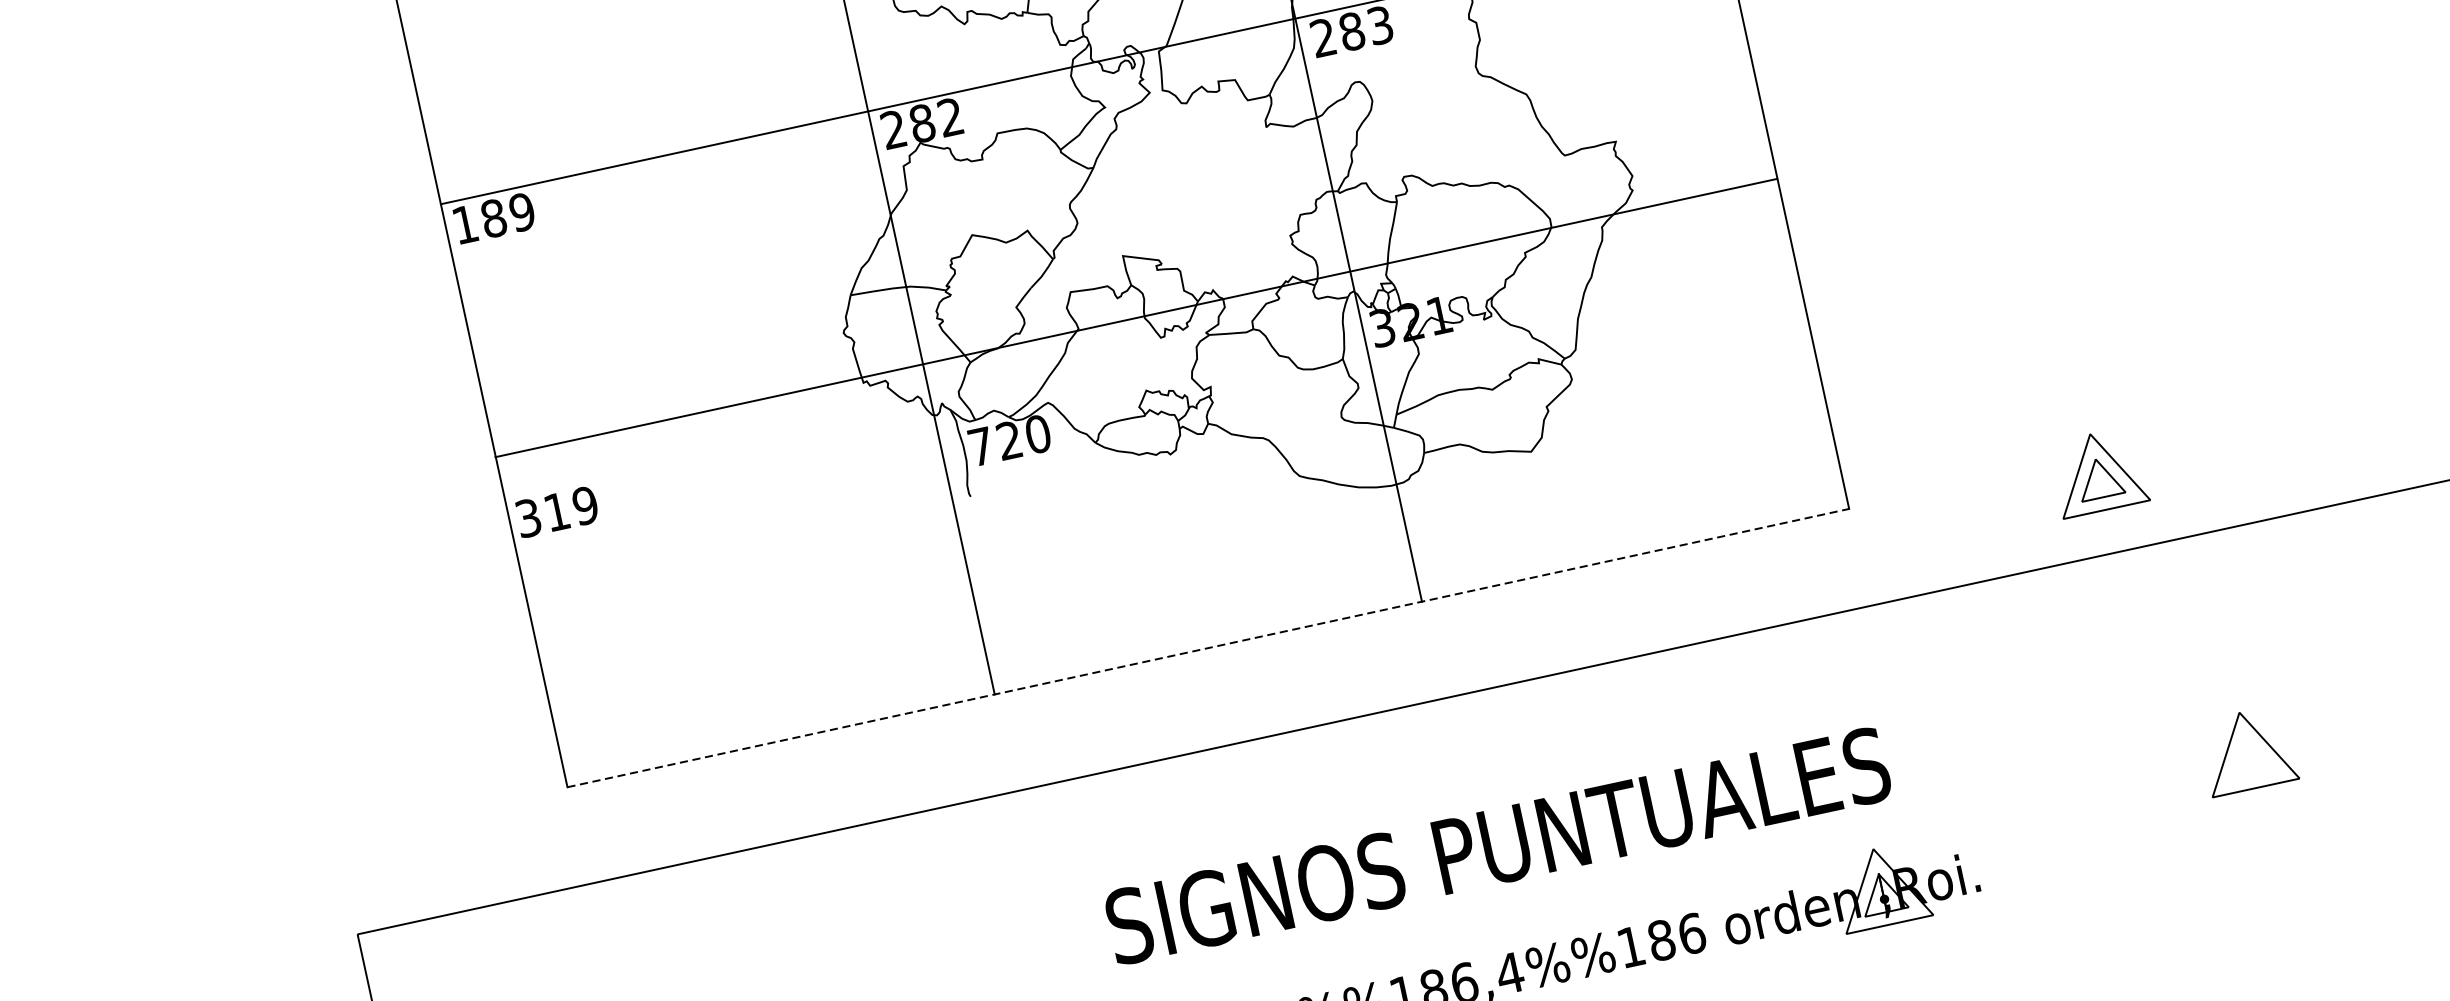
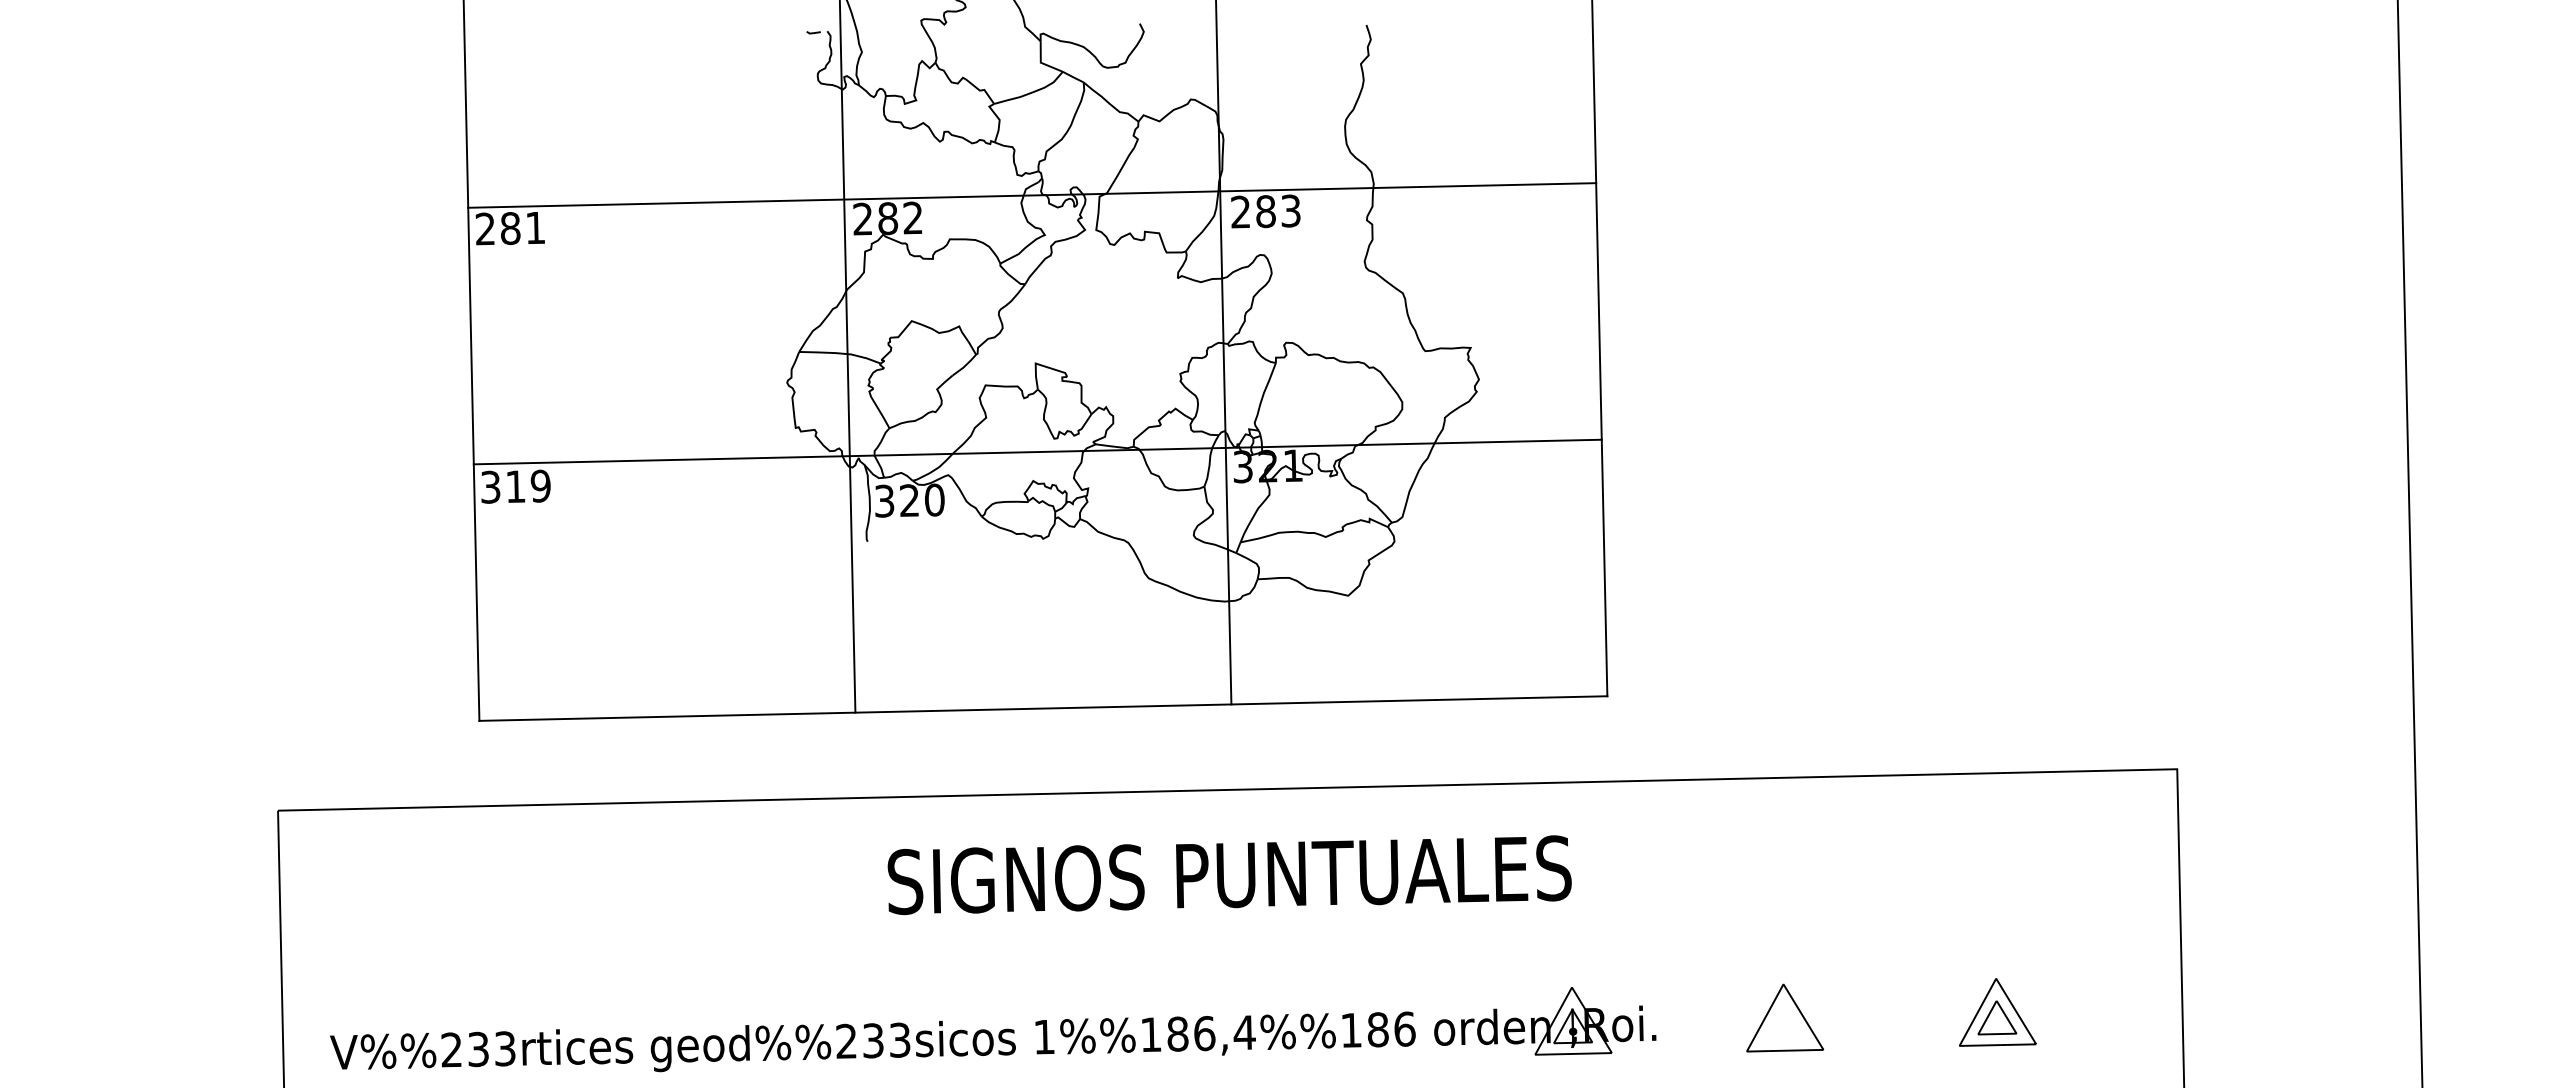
text: (493, 218) -> (510, 228), 189 -> 281
line: (1135, 317) -> (1037, 451), moved
text: (980, 445) -> (884, 500), 720 -> 320
part: (2099, 472) -> (1997, 1012), moved
line: (1208, 647) -> (1043, 708), dashed -> solid
part: (2249, 750) -> (1785, 1017), moved
text: (1498, 846) -> (1229, 875), moved

